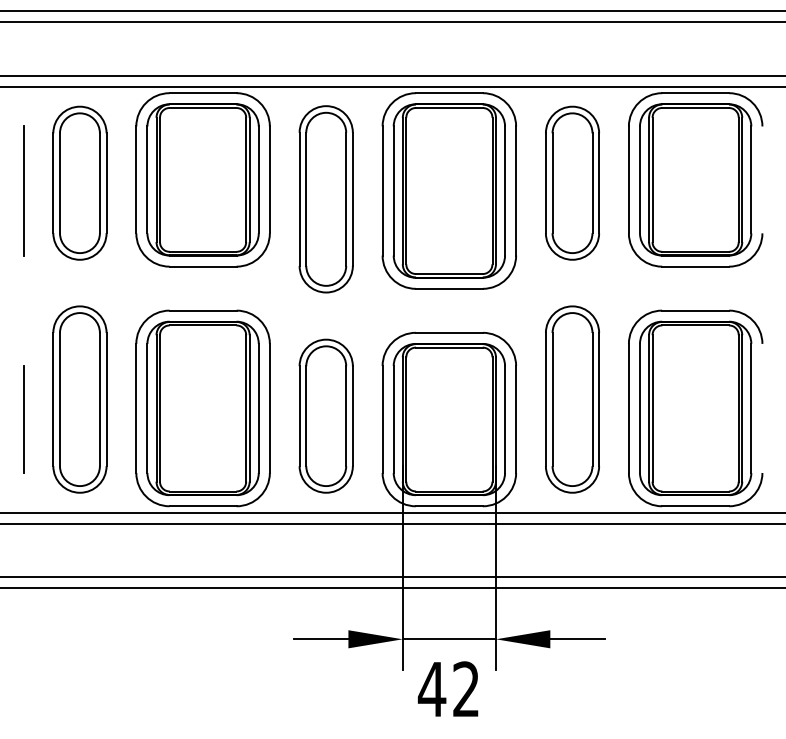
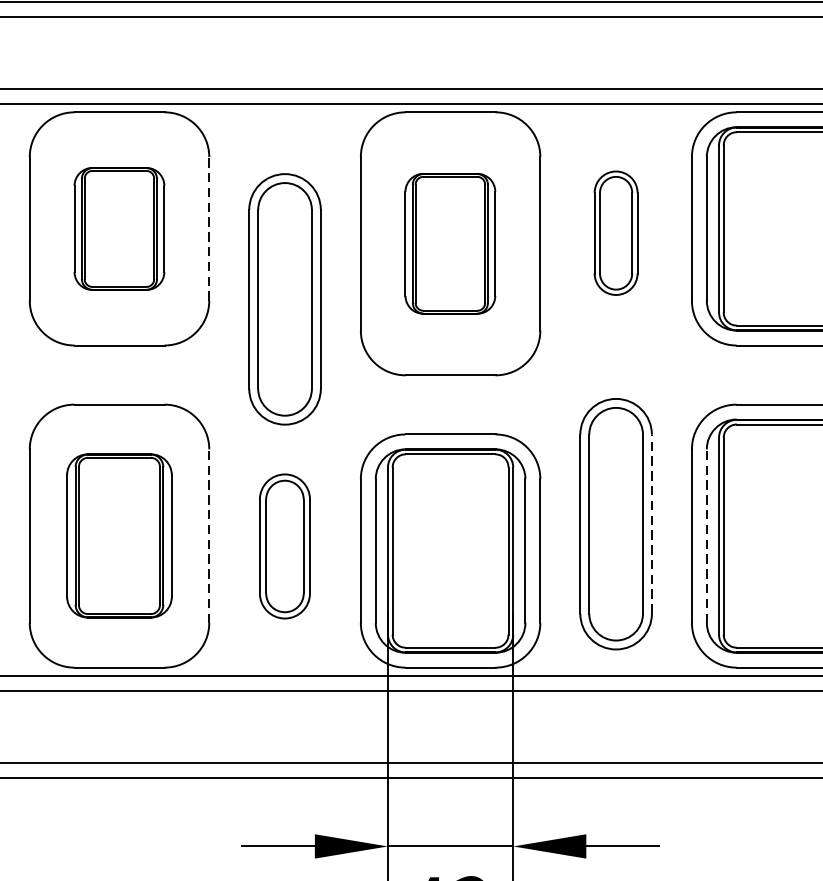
part: (202, 179) -> (118, 228), size x0.6
line: (269, 179) -> (208, 228), solid -> dashed
part: (572, 182) -> (616, 232), size x0.6
part: (448, 190) -> (449, 243), size x0.6
part: (325, 199) -> (284, 299), moved
line: (599, 399) -> (652, 524), solid -> dashed
part: (202, 407) -> (118, 534), size x0.7
line: (269, 408) -> (208, 536), solid -> dashed
line: (639, 408) -> (706, 536), solid -> dashed
part: (325, 415) -> (284, 545), size x0.7

